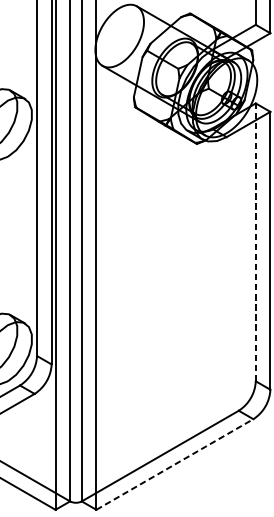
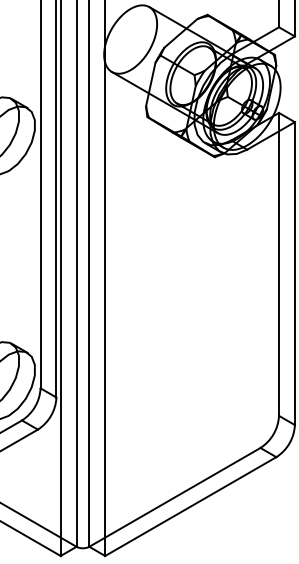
line: (256, 241) -> (279, 263), dashed -> solid
line: (174, 464) -> (190, 506), dashed -> solid

